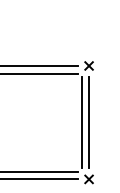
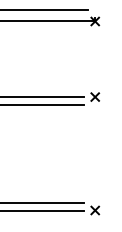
line: (81, 122) -> (87, 153), removed
line: (89, 122) -> (95, 153), removed

